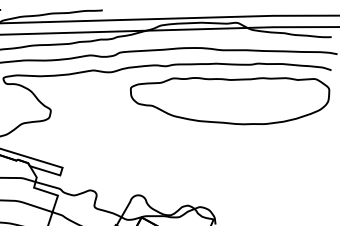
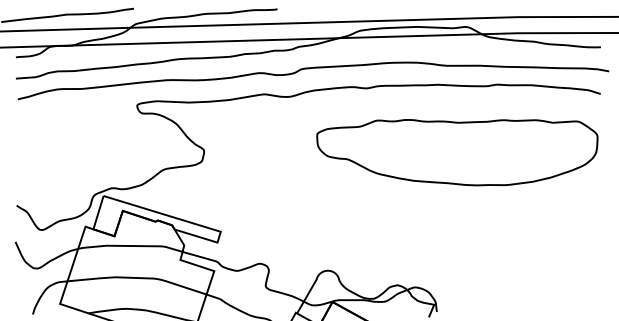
part: (230, 101) -> (457, 152), moved

